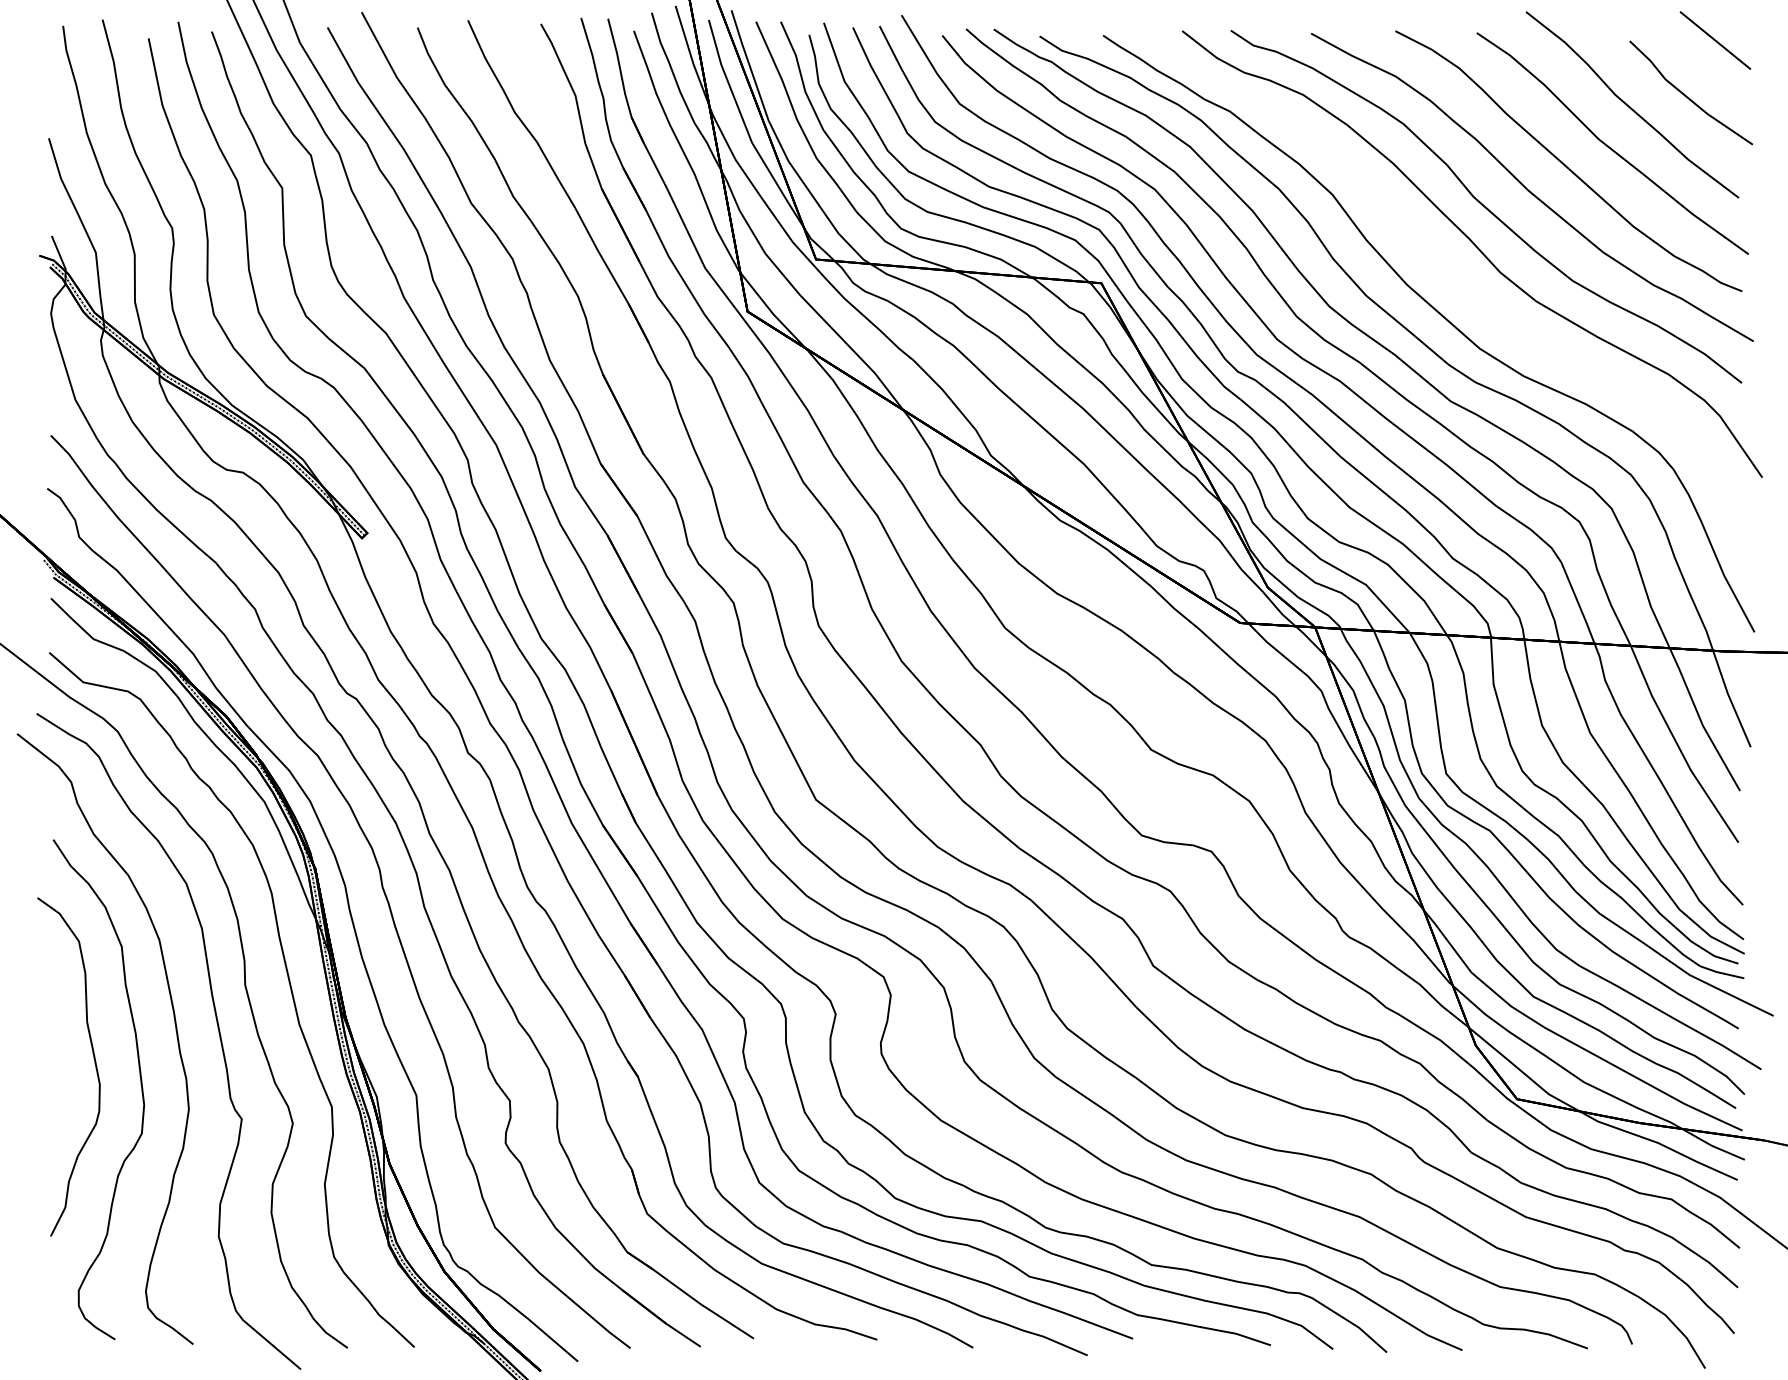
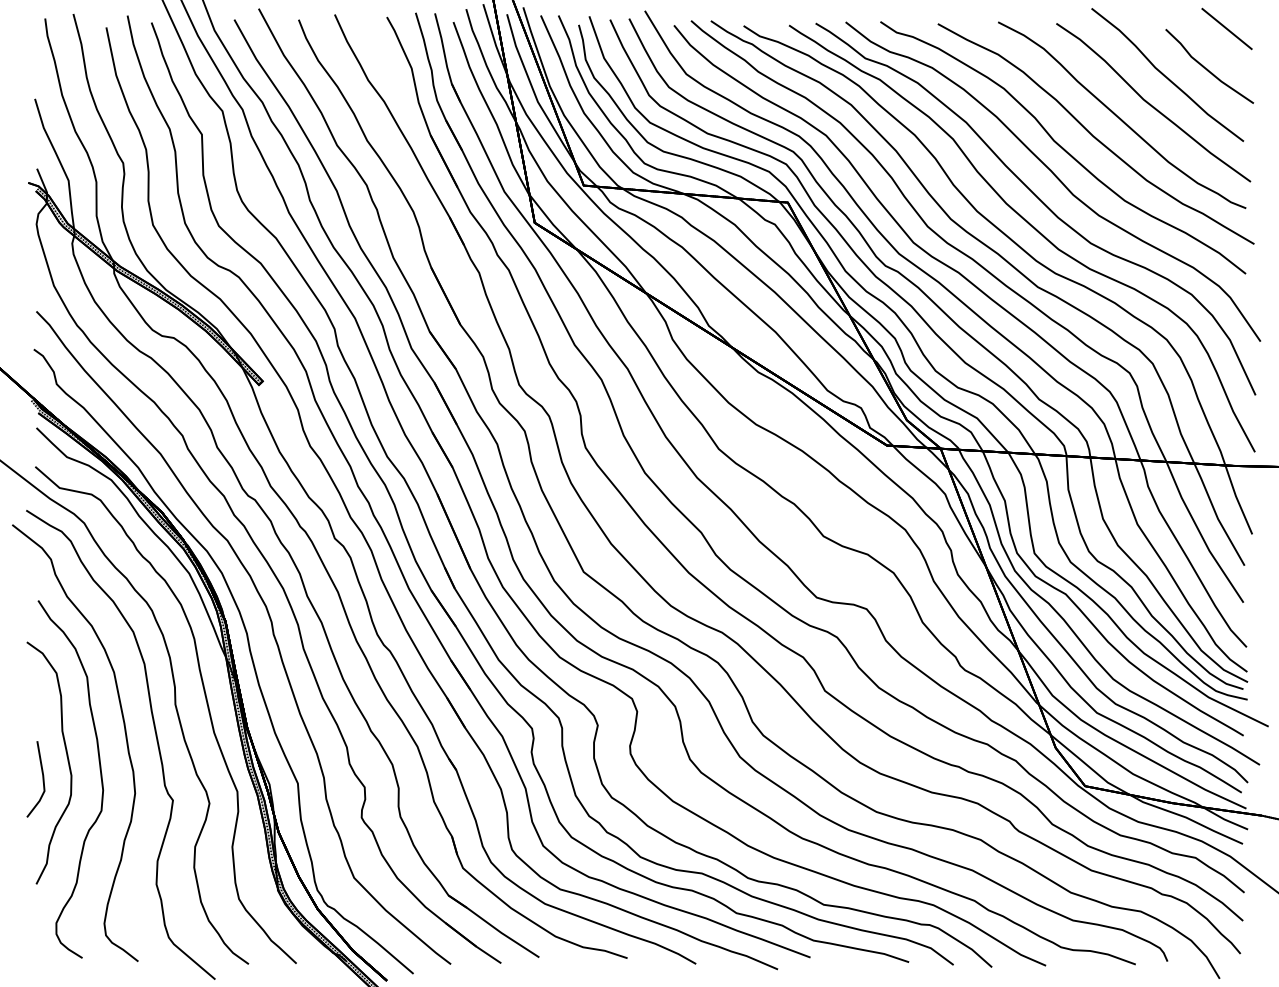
part: (1456, 283) -> (1041, 202), added
line: (59, 1089) -> (42, 779), added

